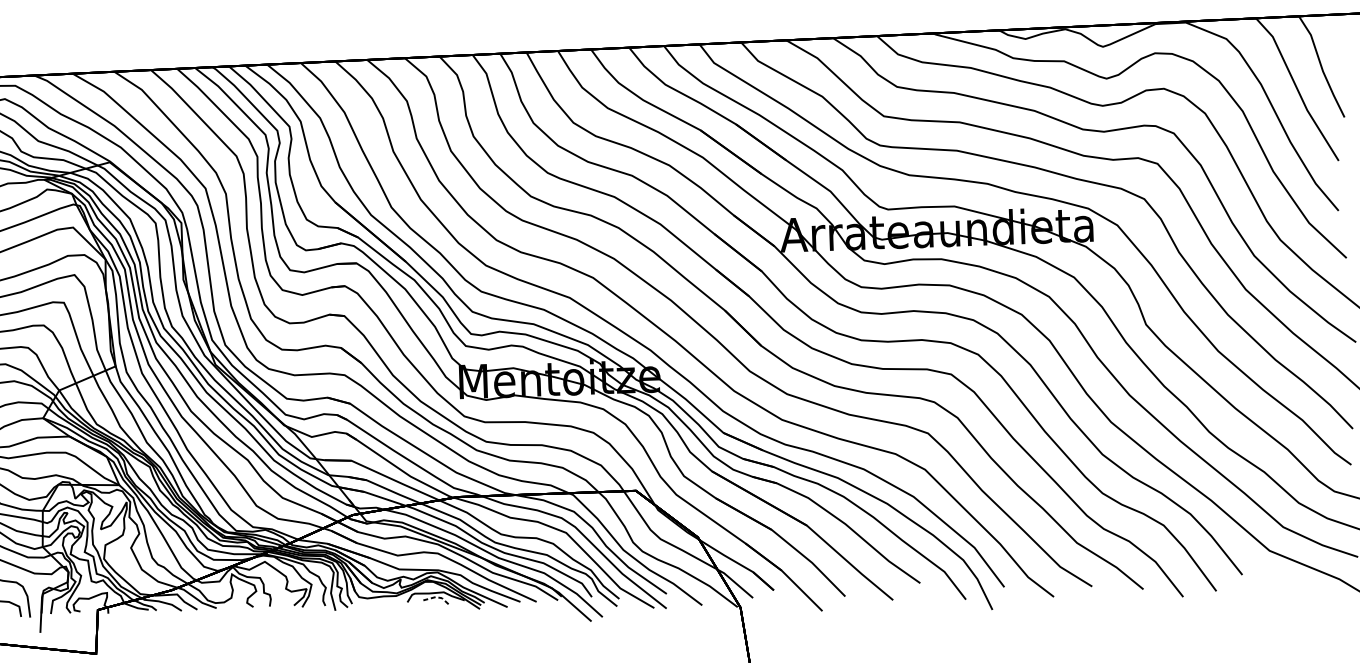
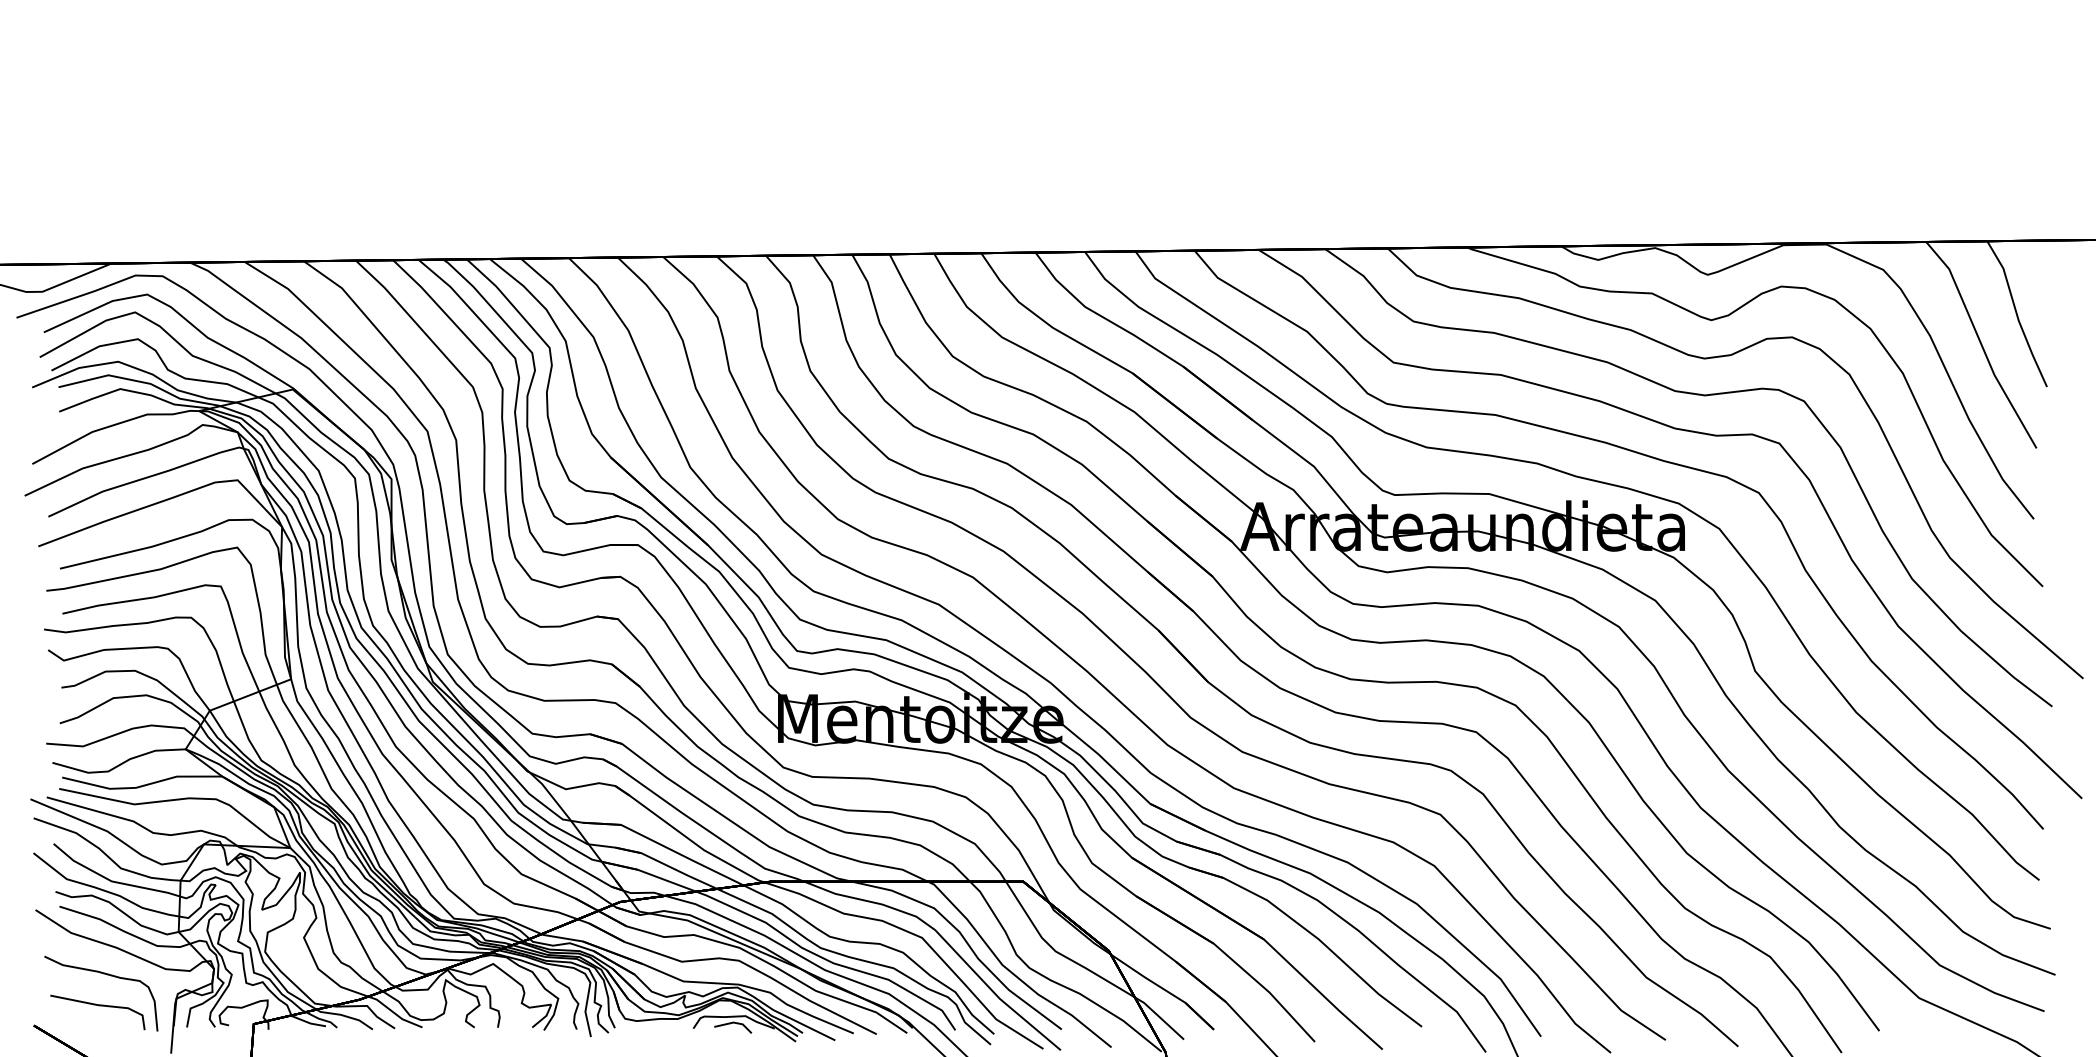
line: (436, 597) -> (734, 1022), dashed -> solid

